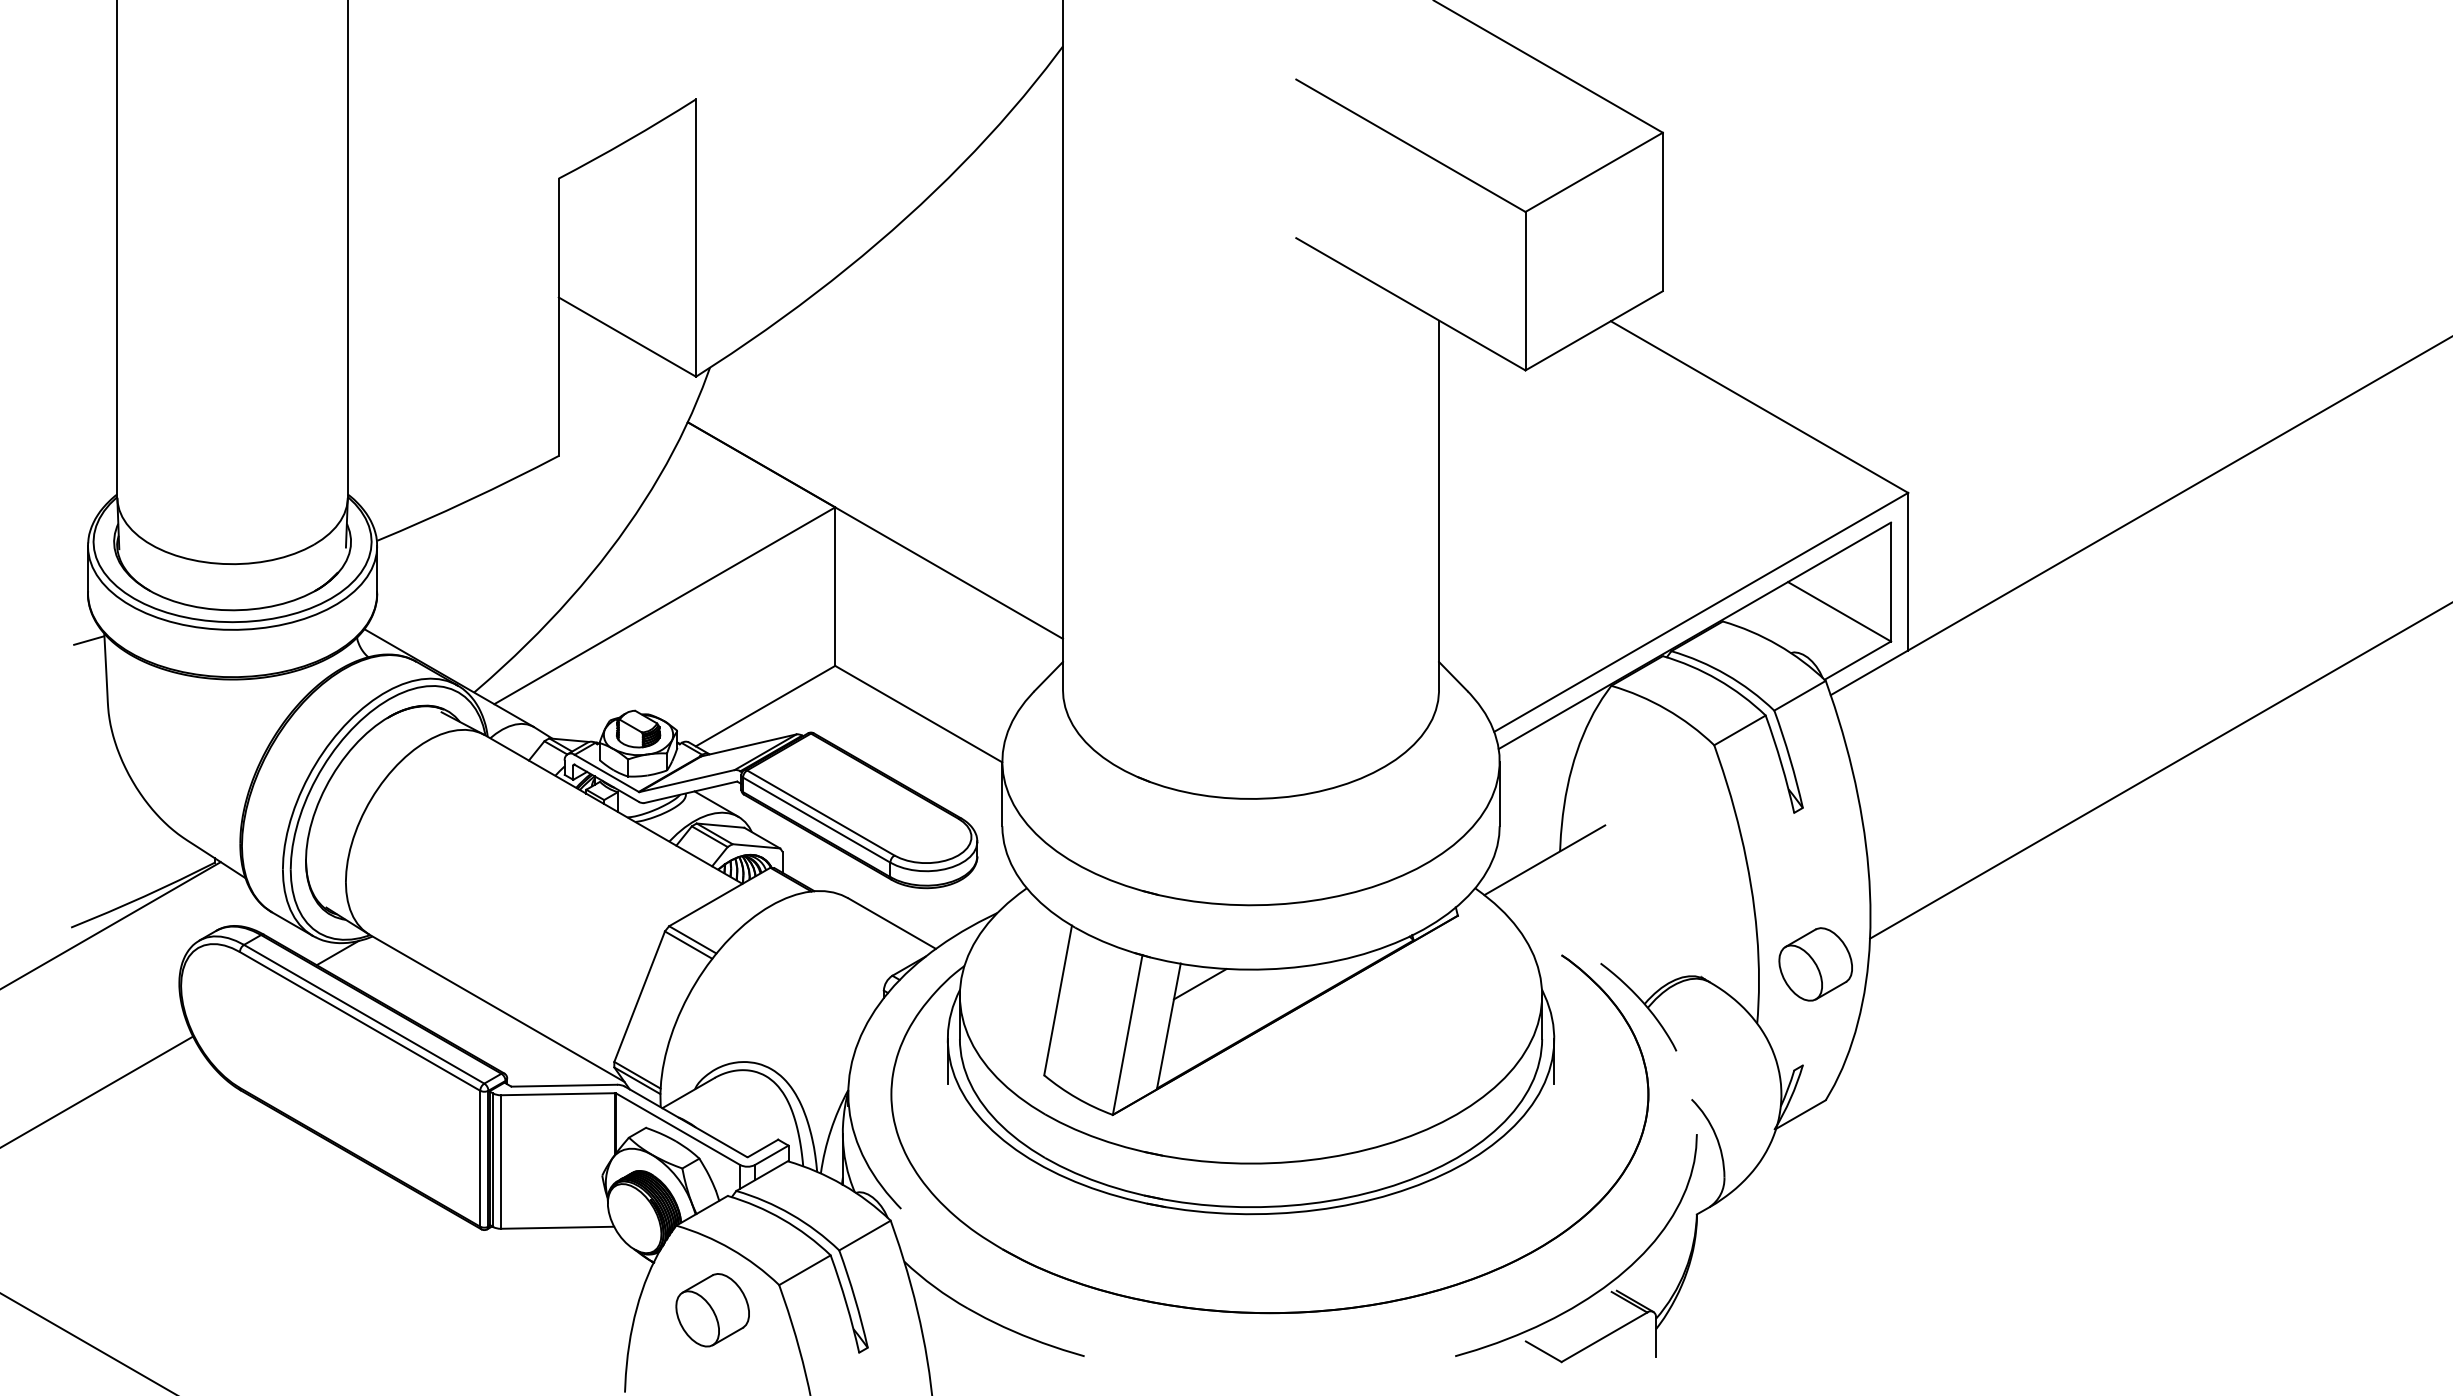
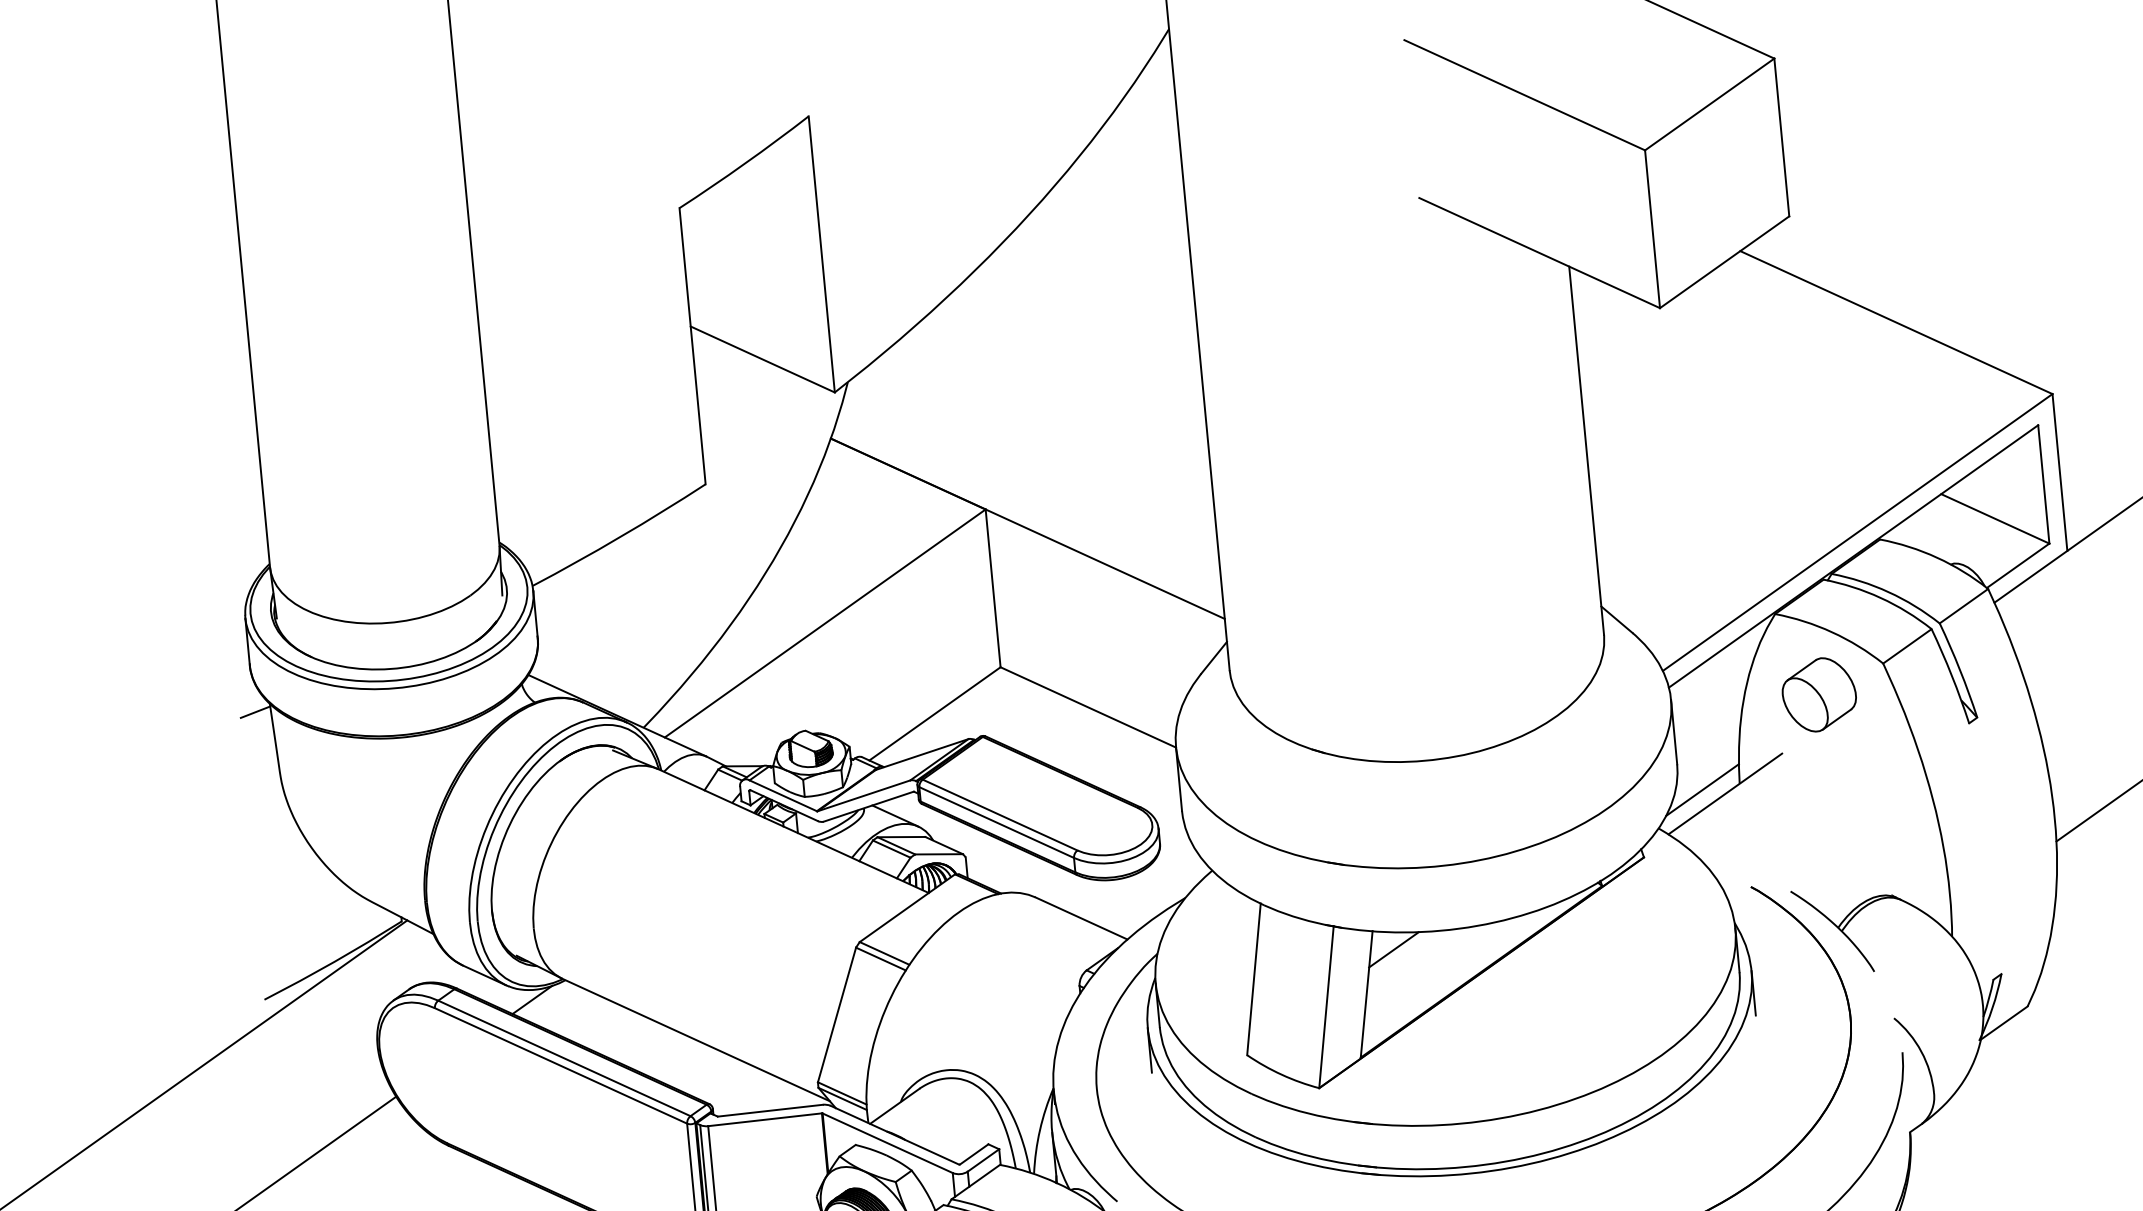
line: (1522, 853) -> (1702, 789), added
part: (1815, 964) -> (1819, 694), moved

